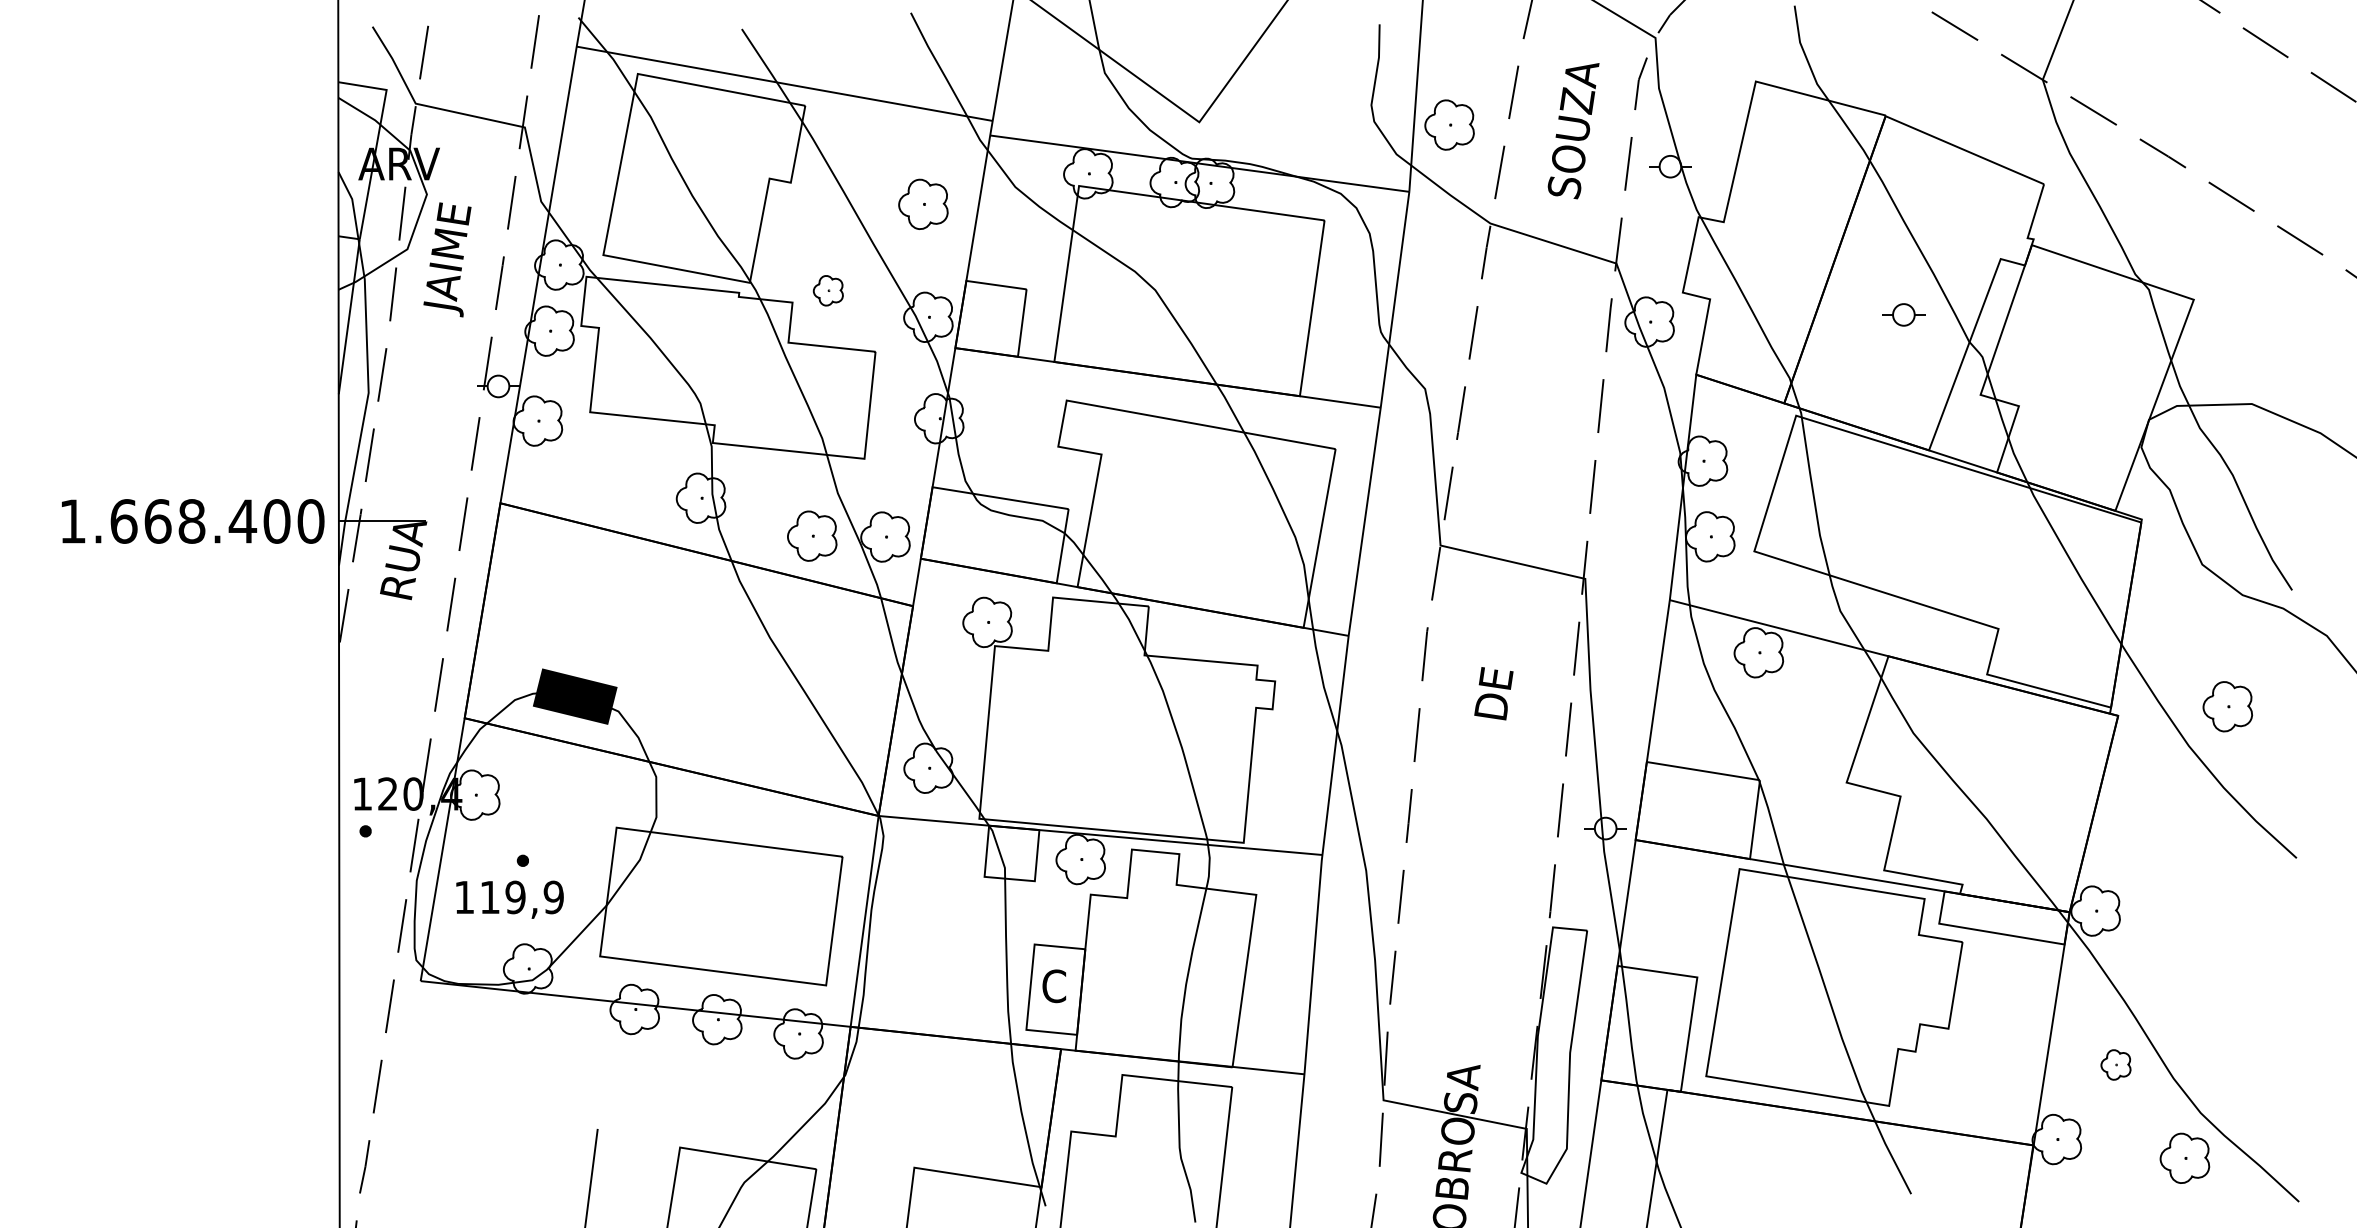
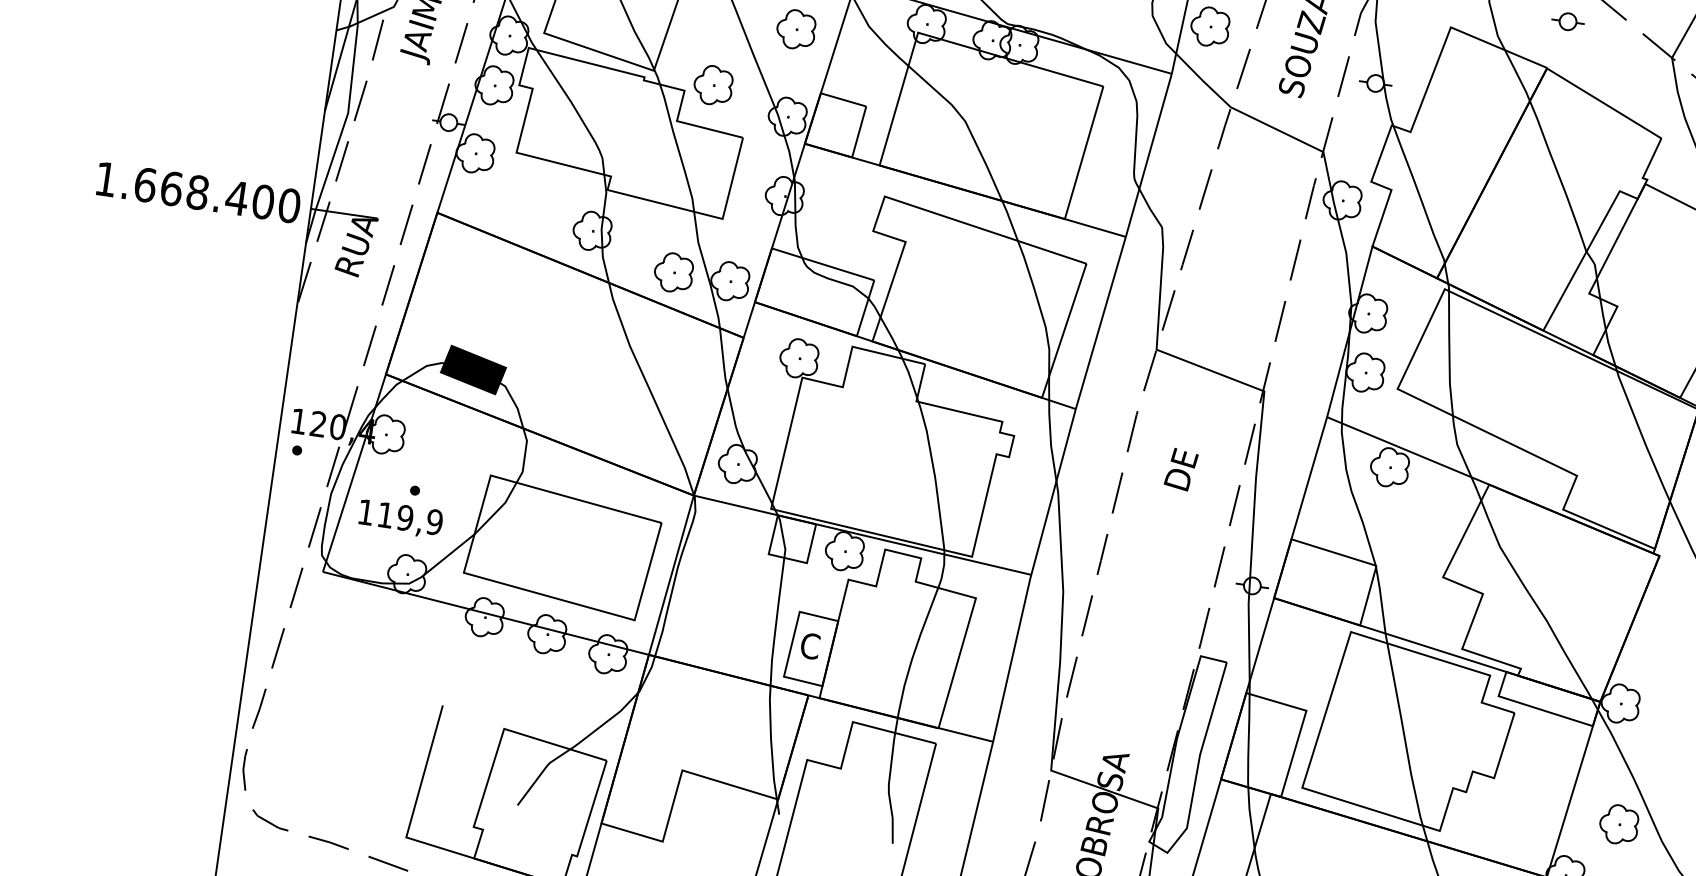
part: (828, 290) -> (713, 85), size x1.67
part: (1903, 314) -> (1567, 21), moved
part: (2115, 1064) -> (1618, 824), size x1.67

